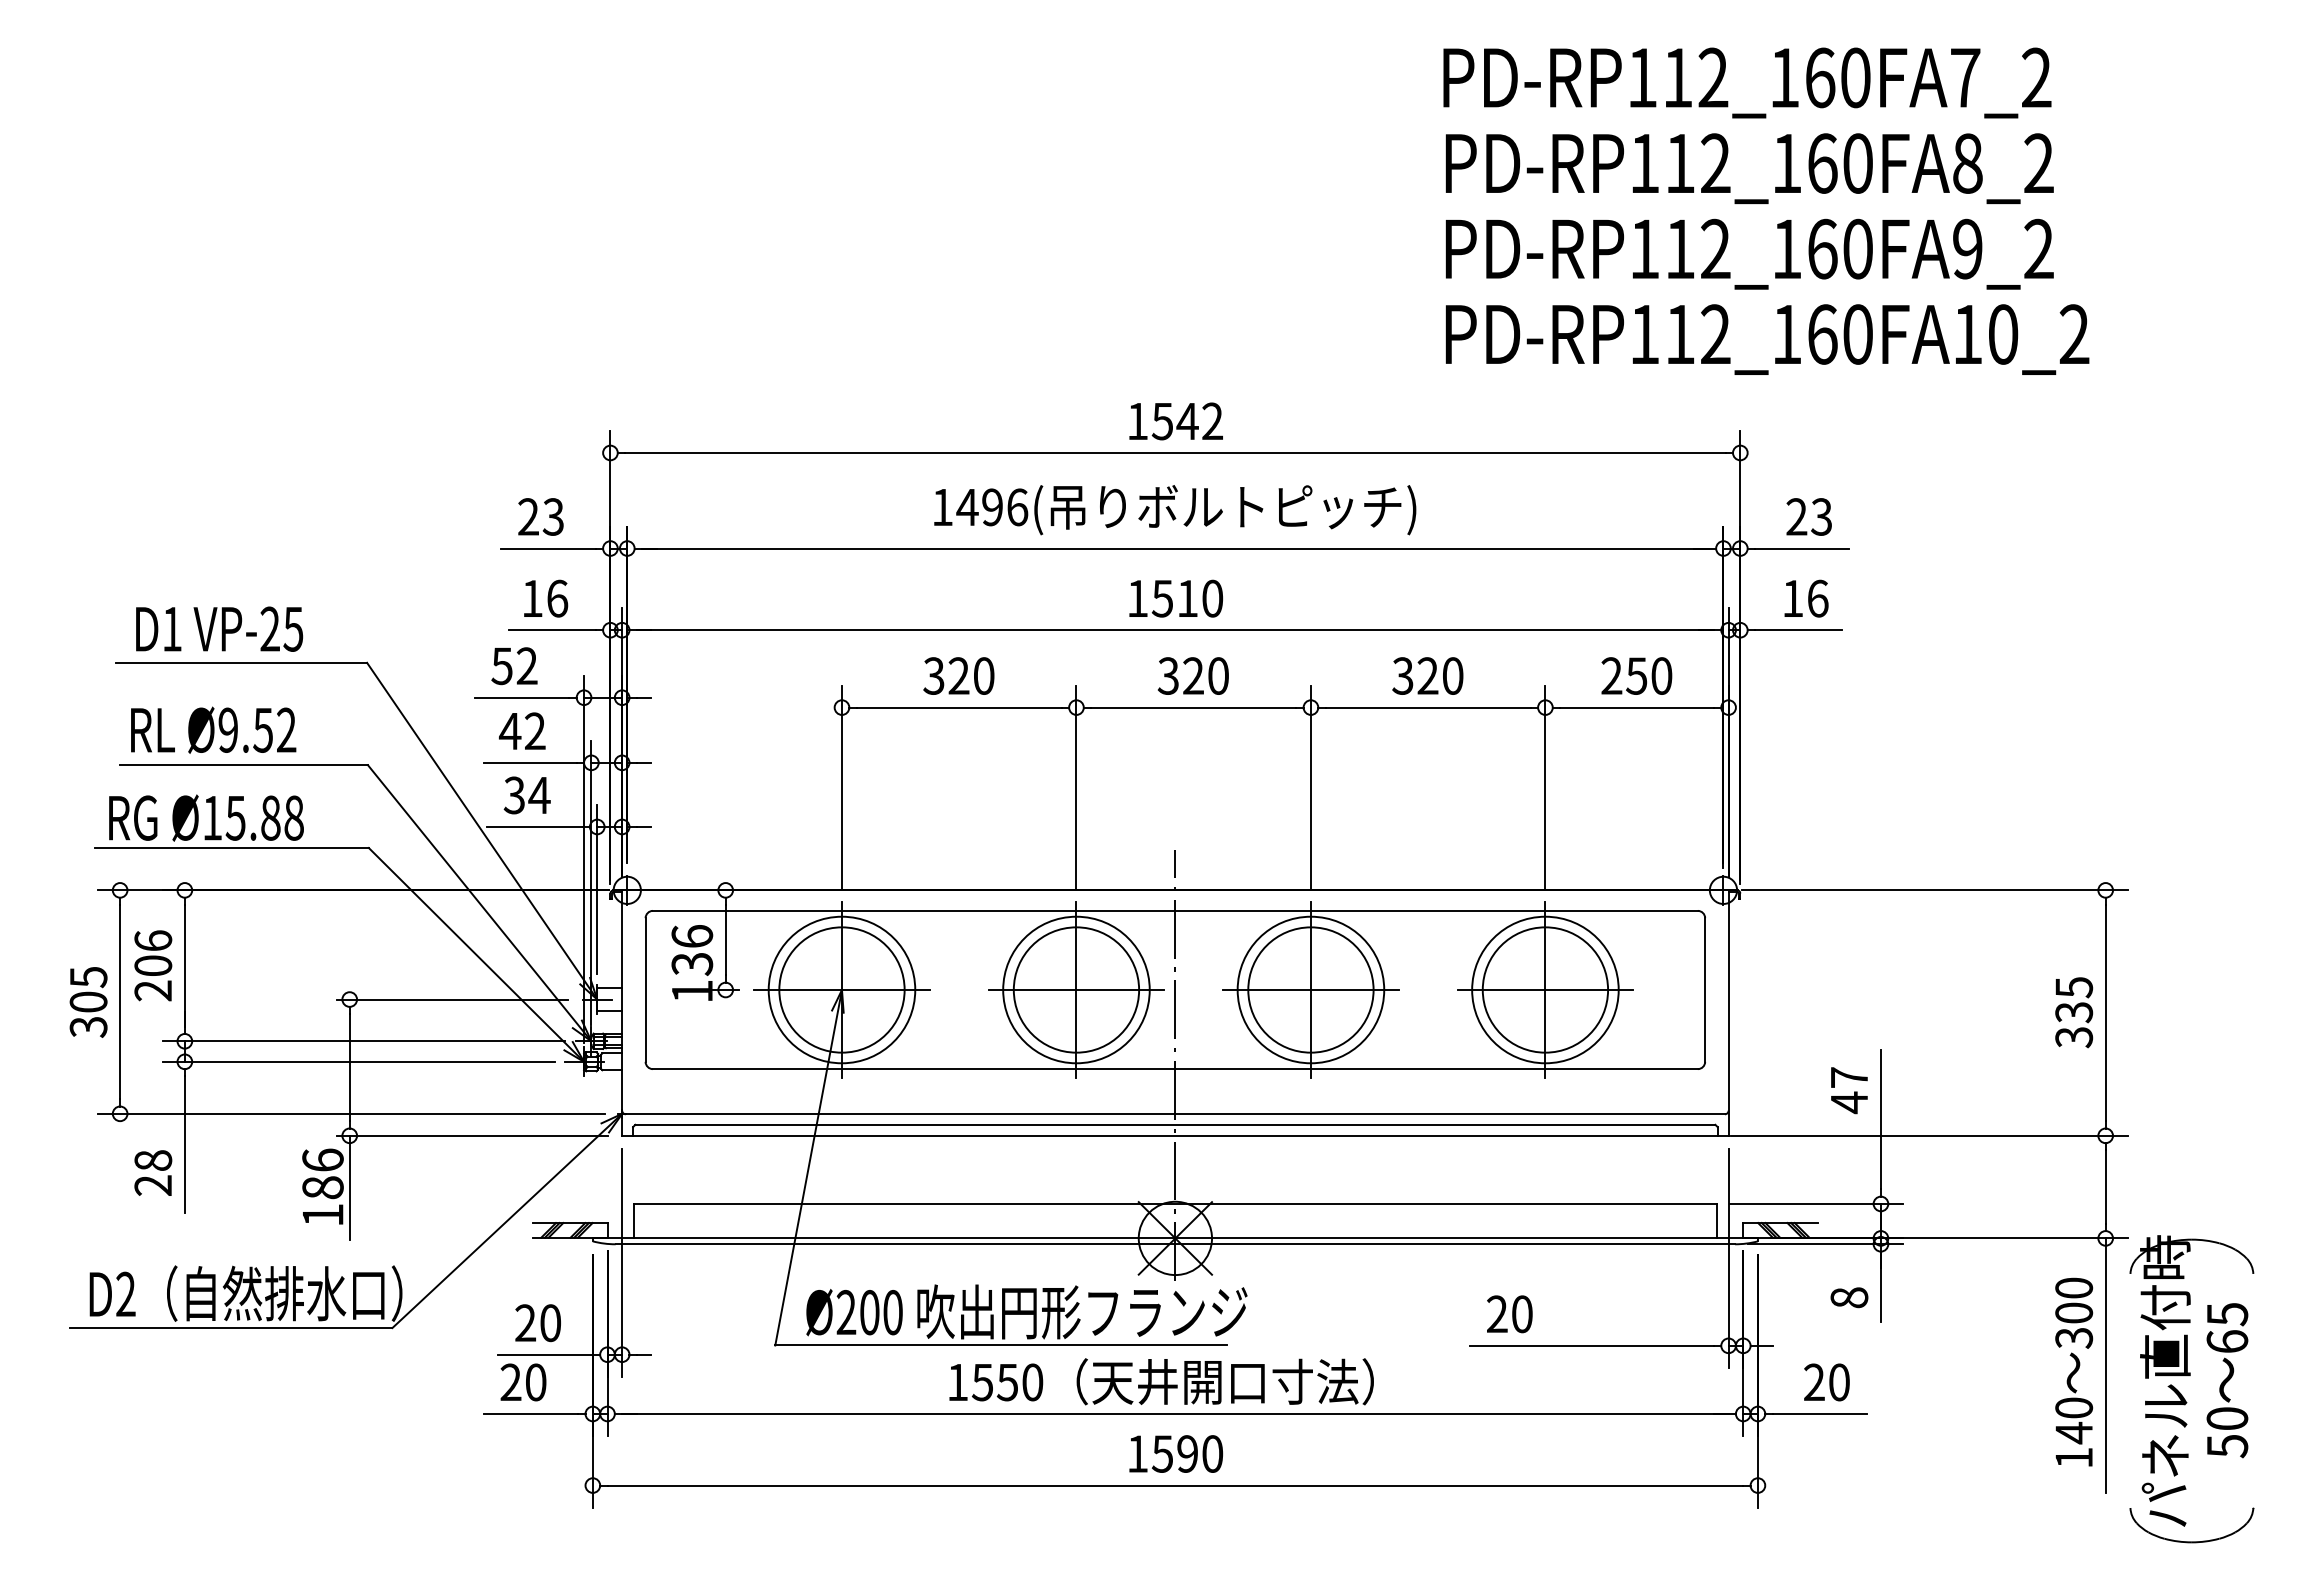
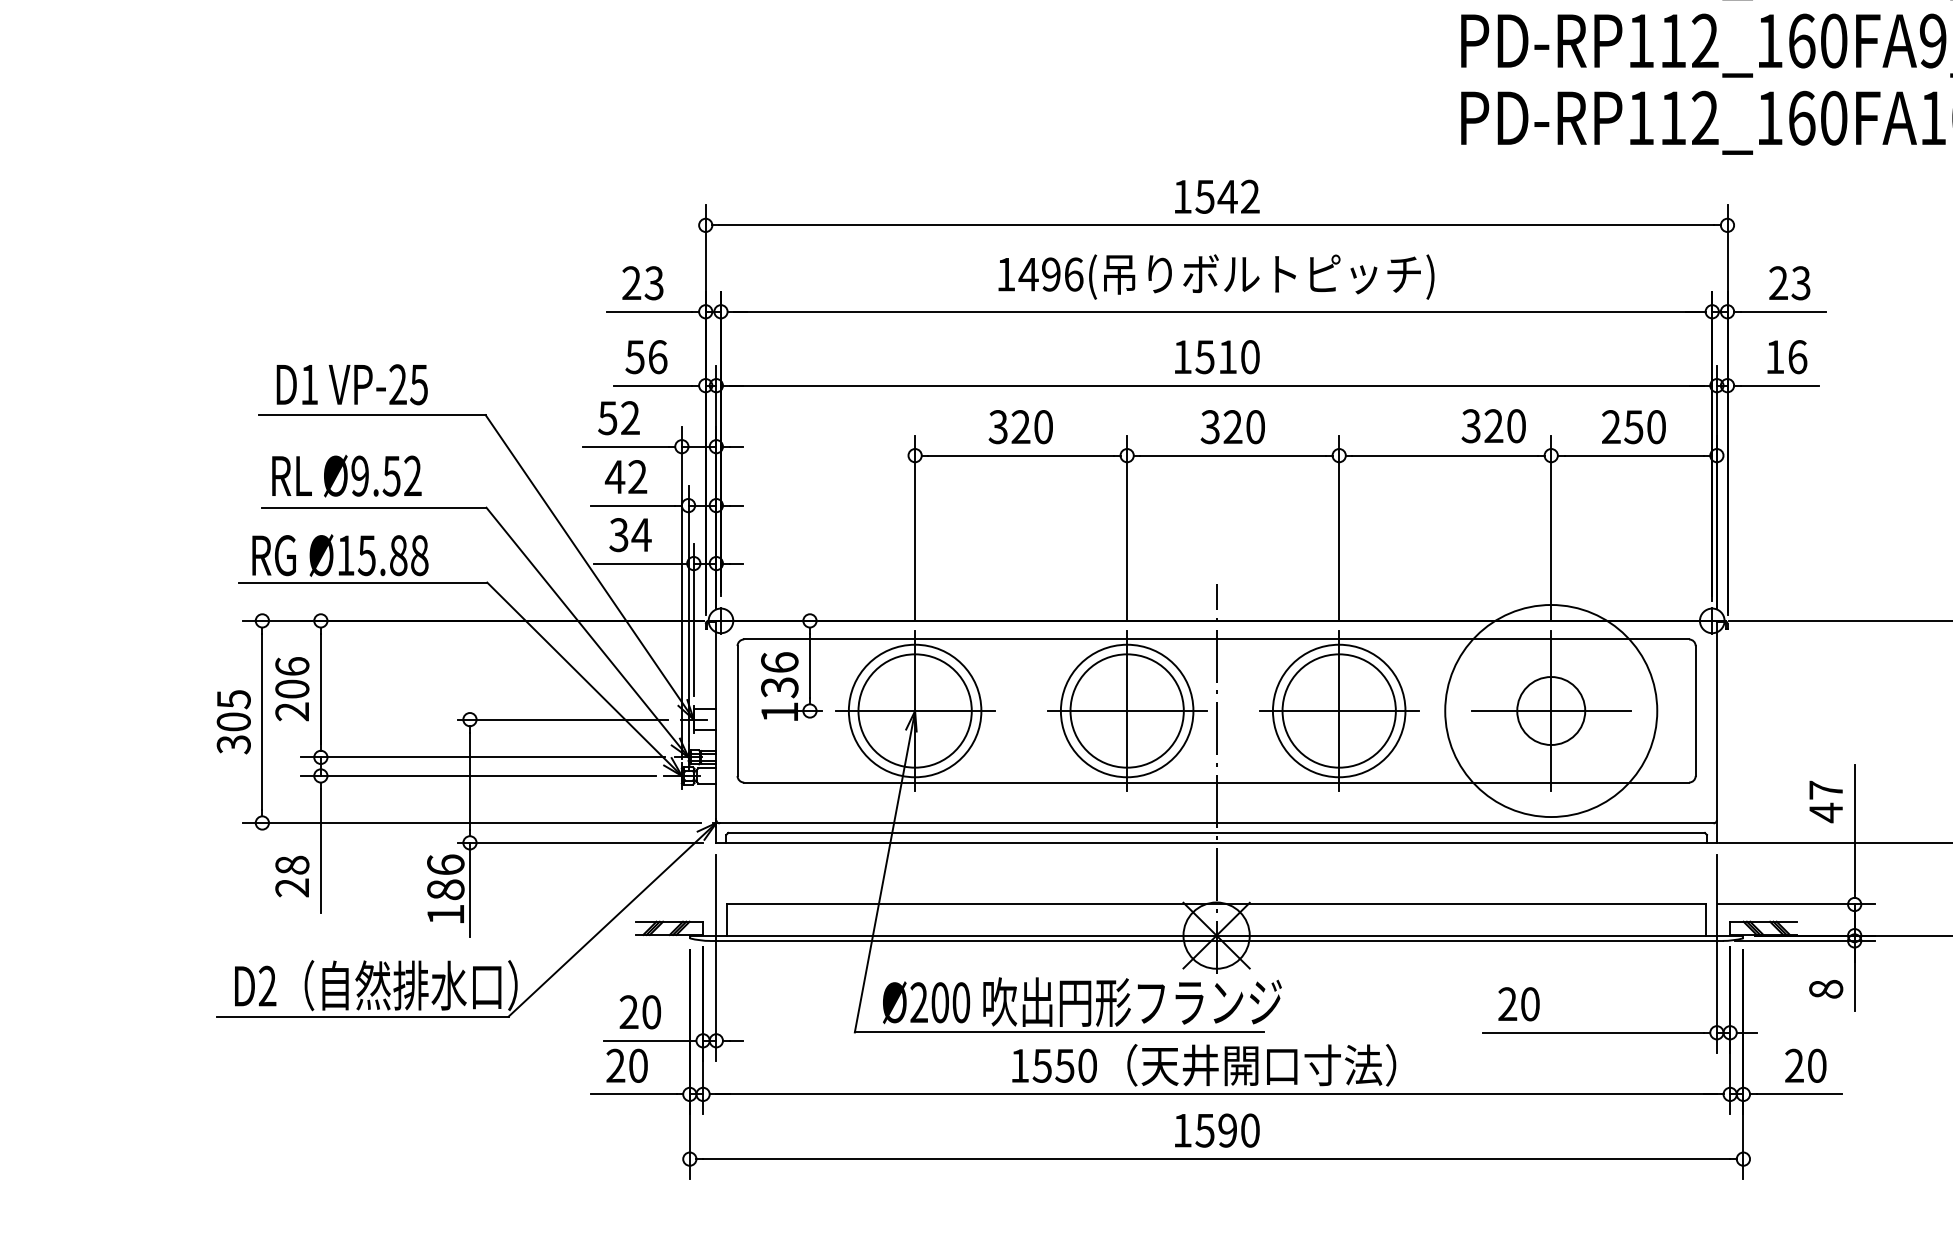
text: (531, 598) -> (634, 356), 16 -> 56
text: (1427, 675) -> (1493, 425), moved
circle: (1545, 989) -> (1551, 710), size x0.6
circle: (1545, 989) -> (1551, 710), size x1.6

